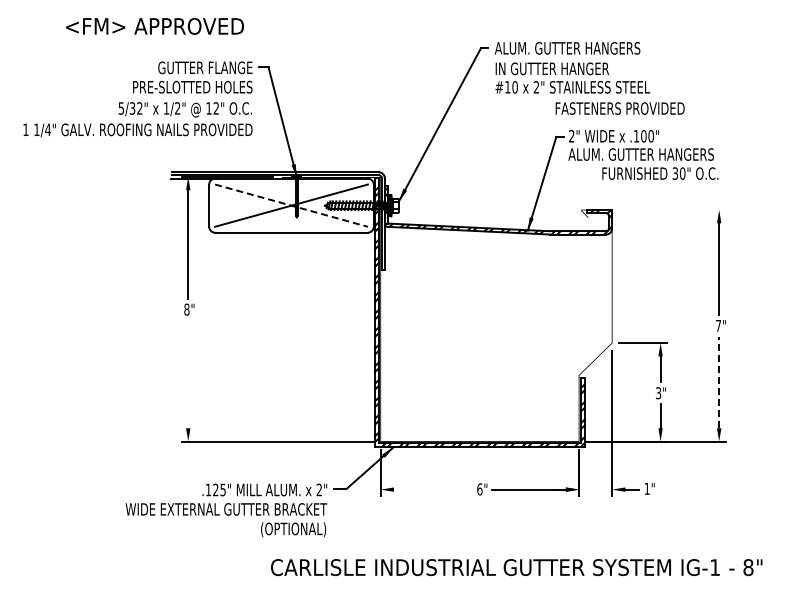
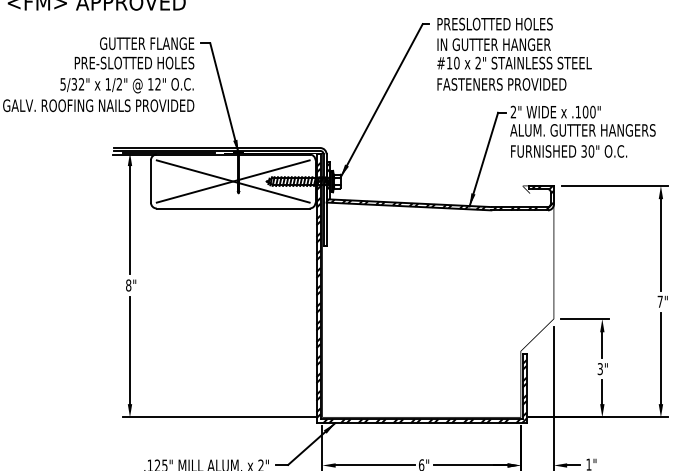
text: (567, 48) -> (509, 24), ALUM. GUTTER HANGERS -> PRESLOTTED HOLES
text: (619, 108) -> (501, 84), moved
text: (660, 173) -> (569, 151), moved
line: (291, 205) -> (233, 181), dashed -> solid
line: (672, 210) -> (614, 186), added
line: (188, 374) -> (130, 350), added
line: (719, 382) -> (661, 358), dashed -> solid
line: (432, 489) -> (374, 465), added

